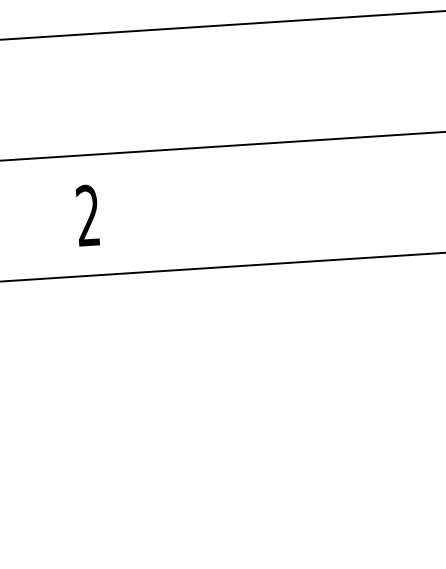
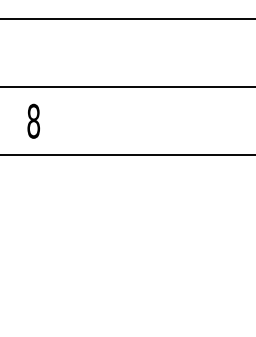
text: (87, 214) -> (33, 120), 2 -> 8

